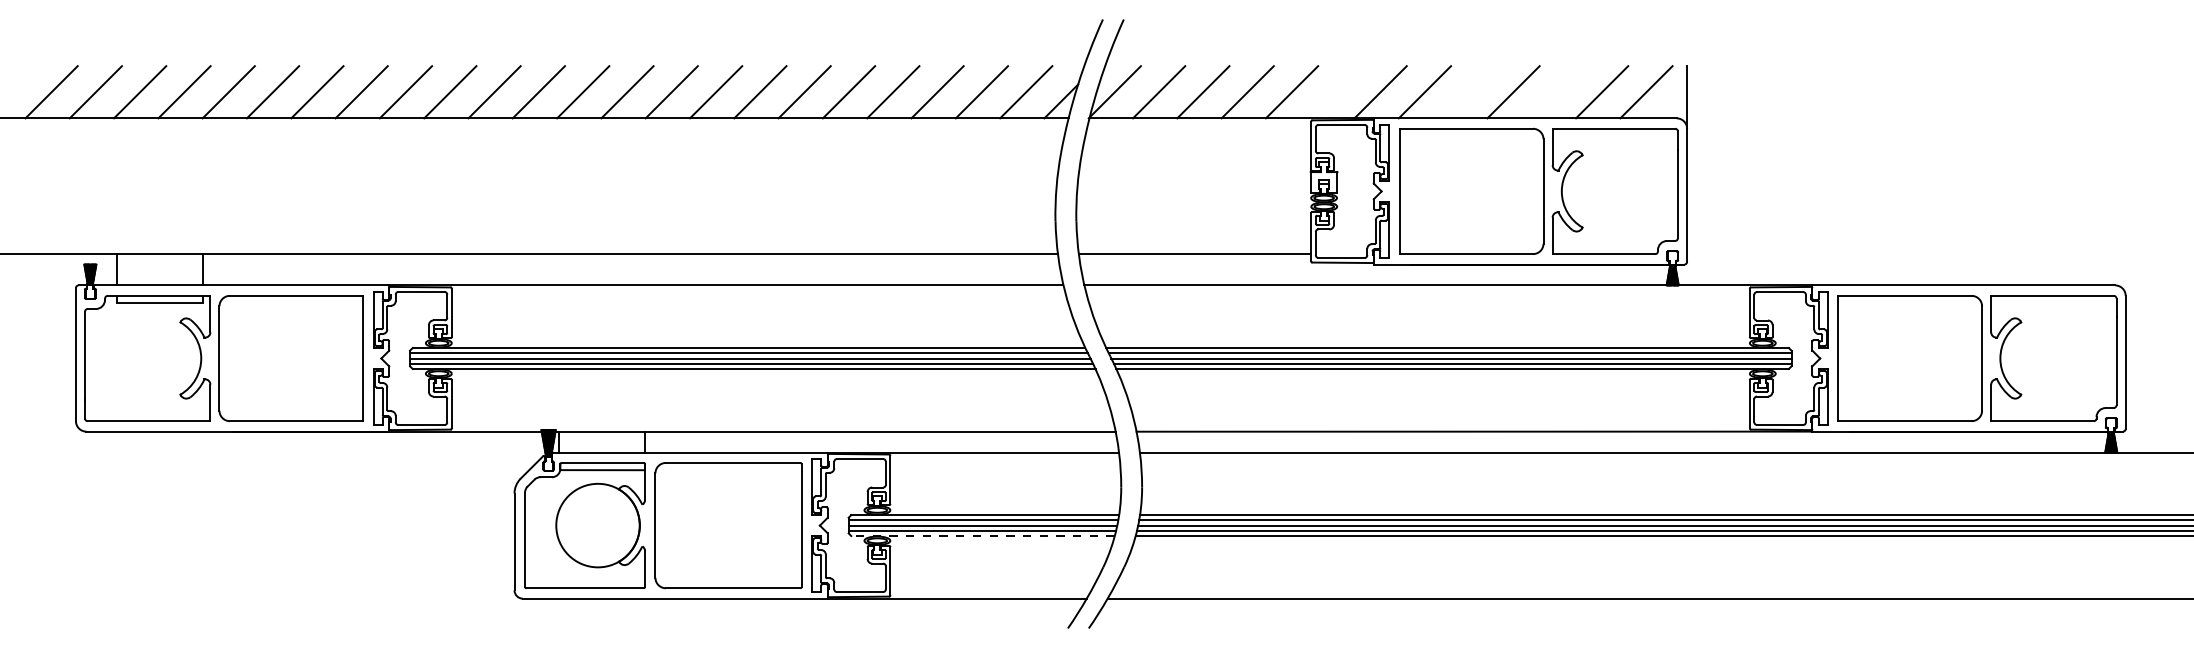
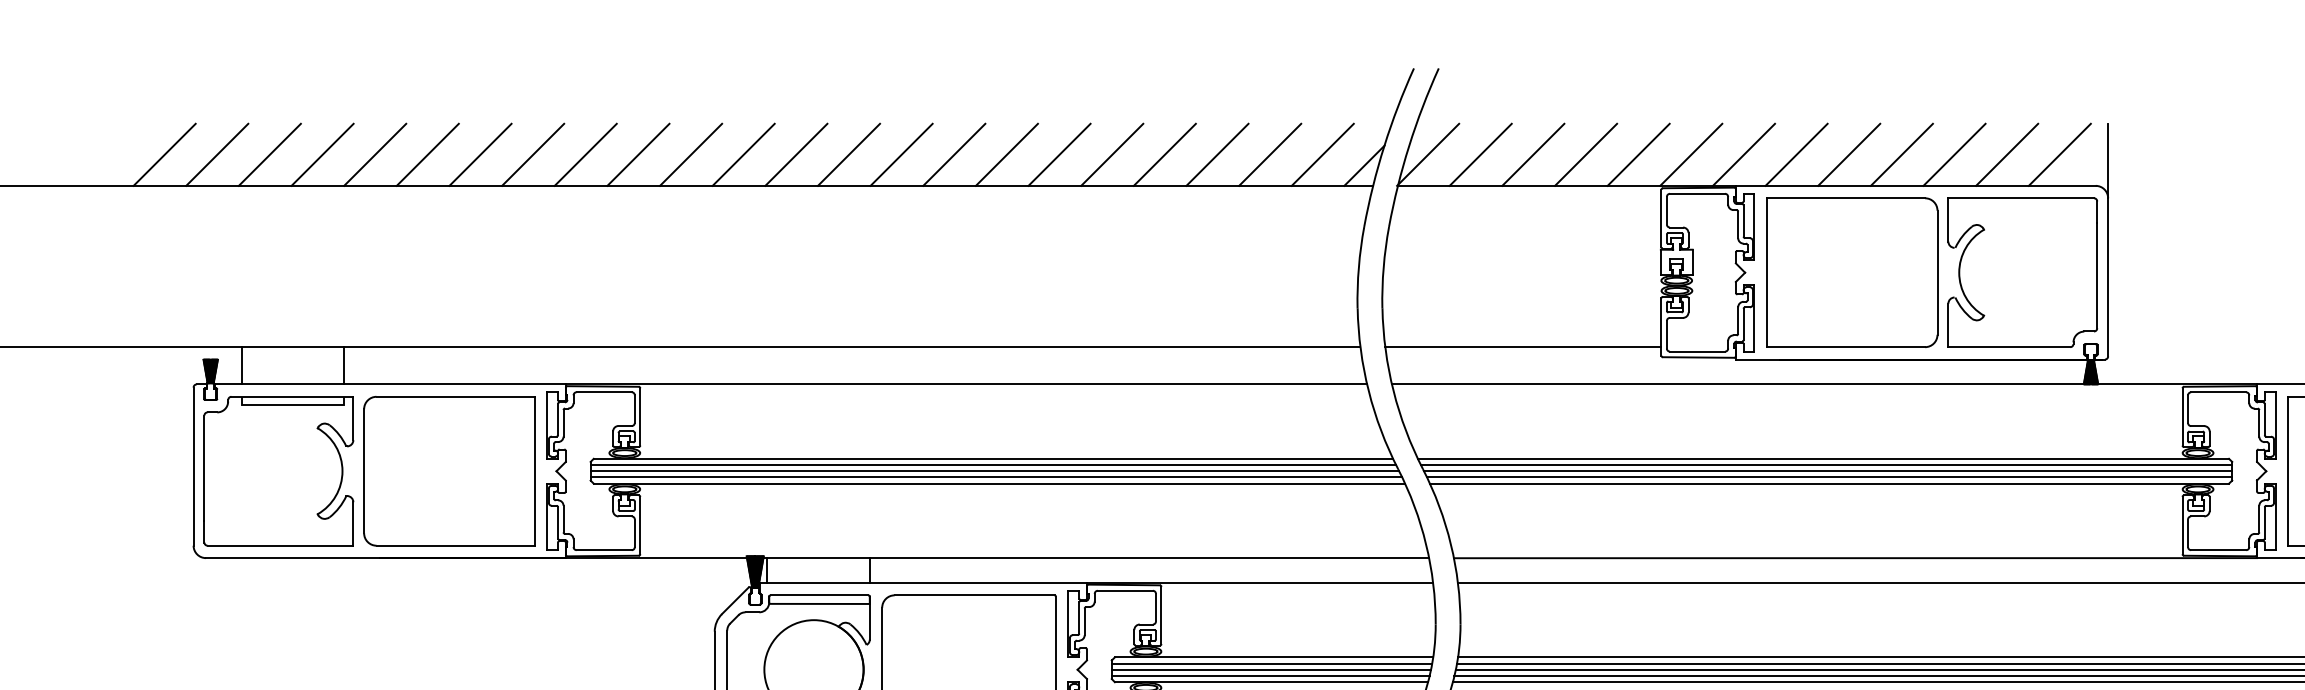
line: (1336, 92) -> (1691, 155), added
line: (1469, 92) -> (1849, 155), added
line: (1557, 92) -> (1954, 155), added
line: (983, 536) -> (1272, 682), dashed -> solid

